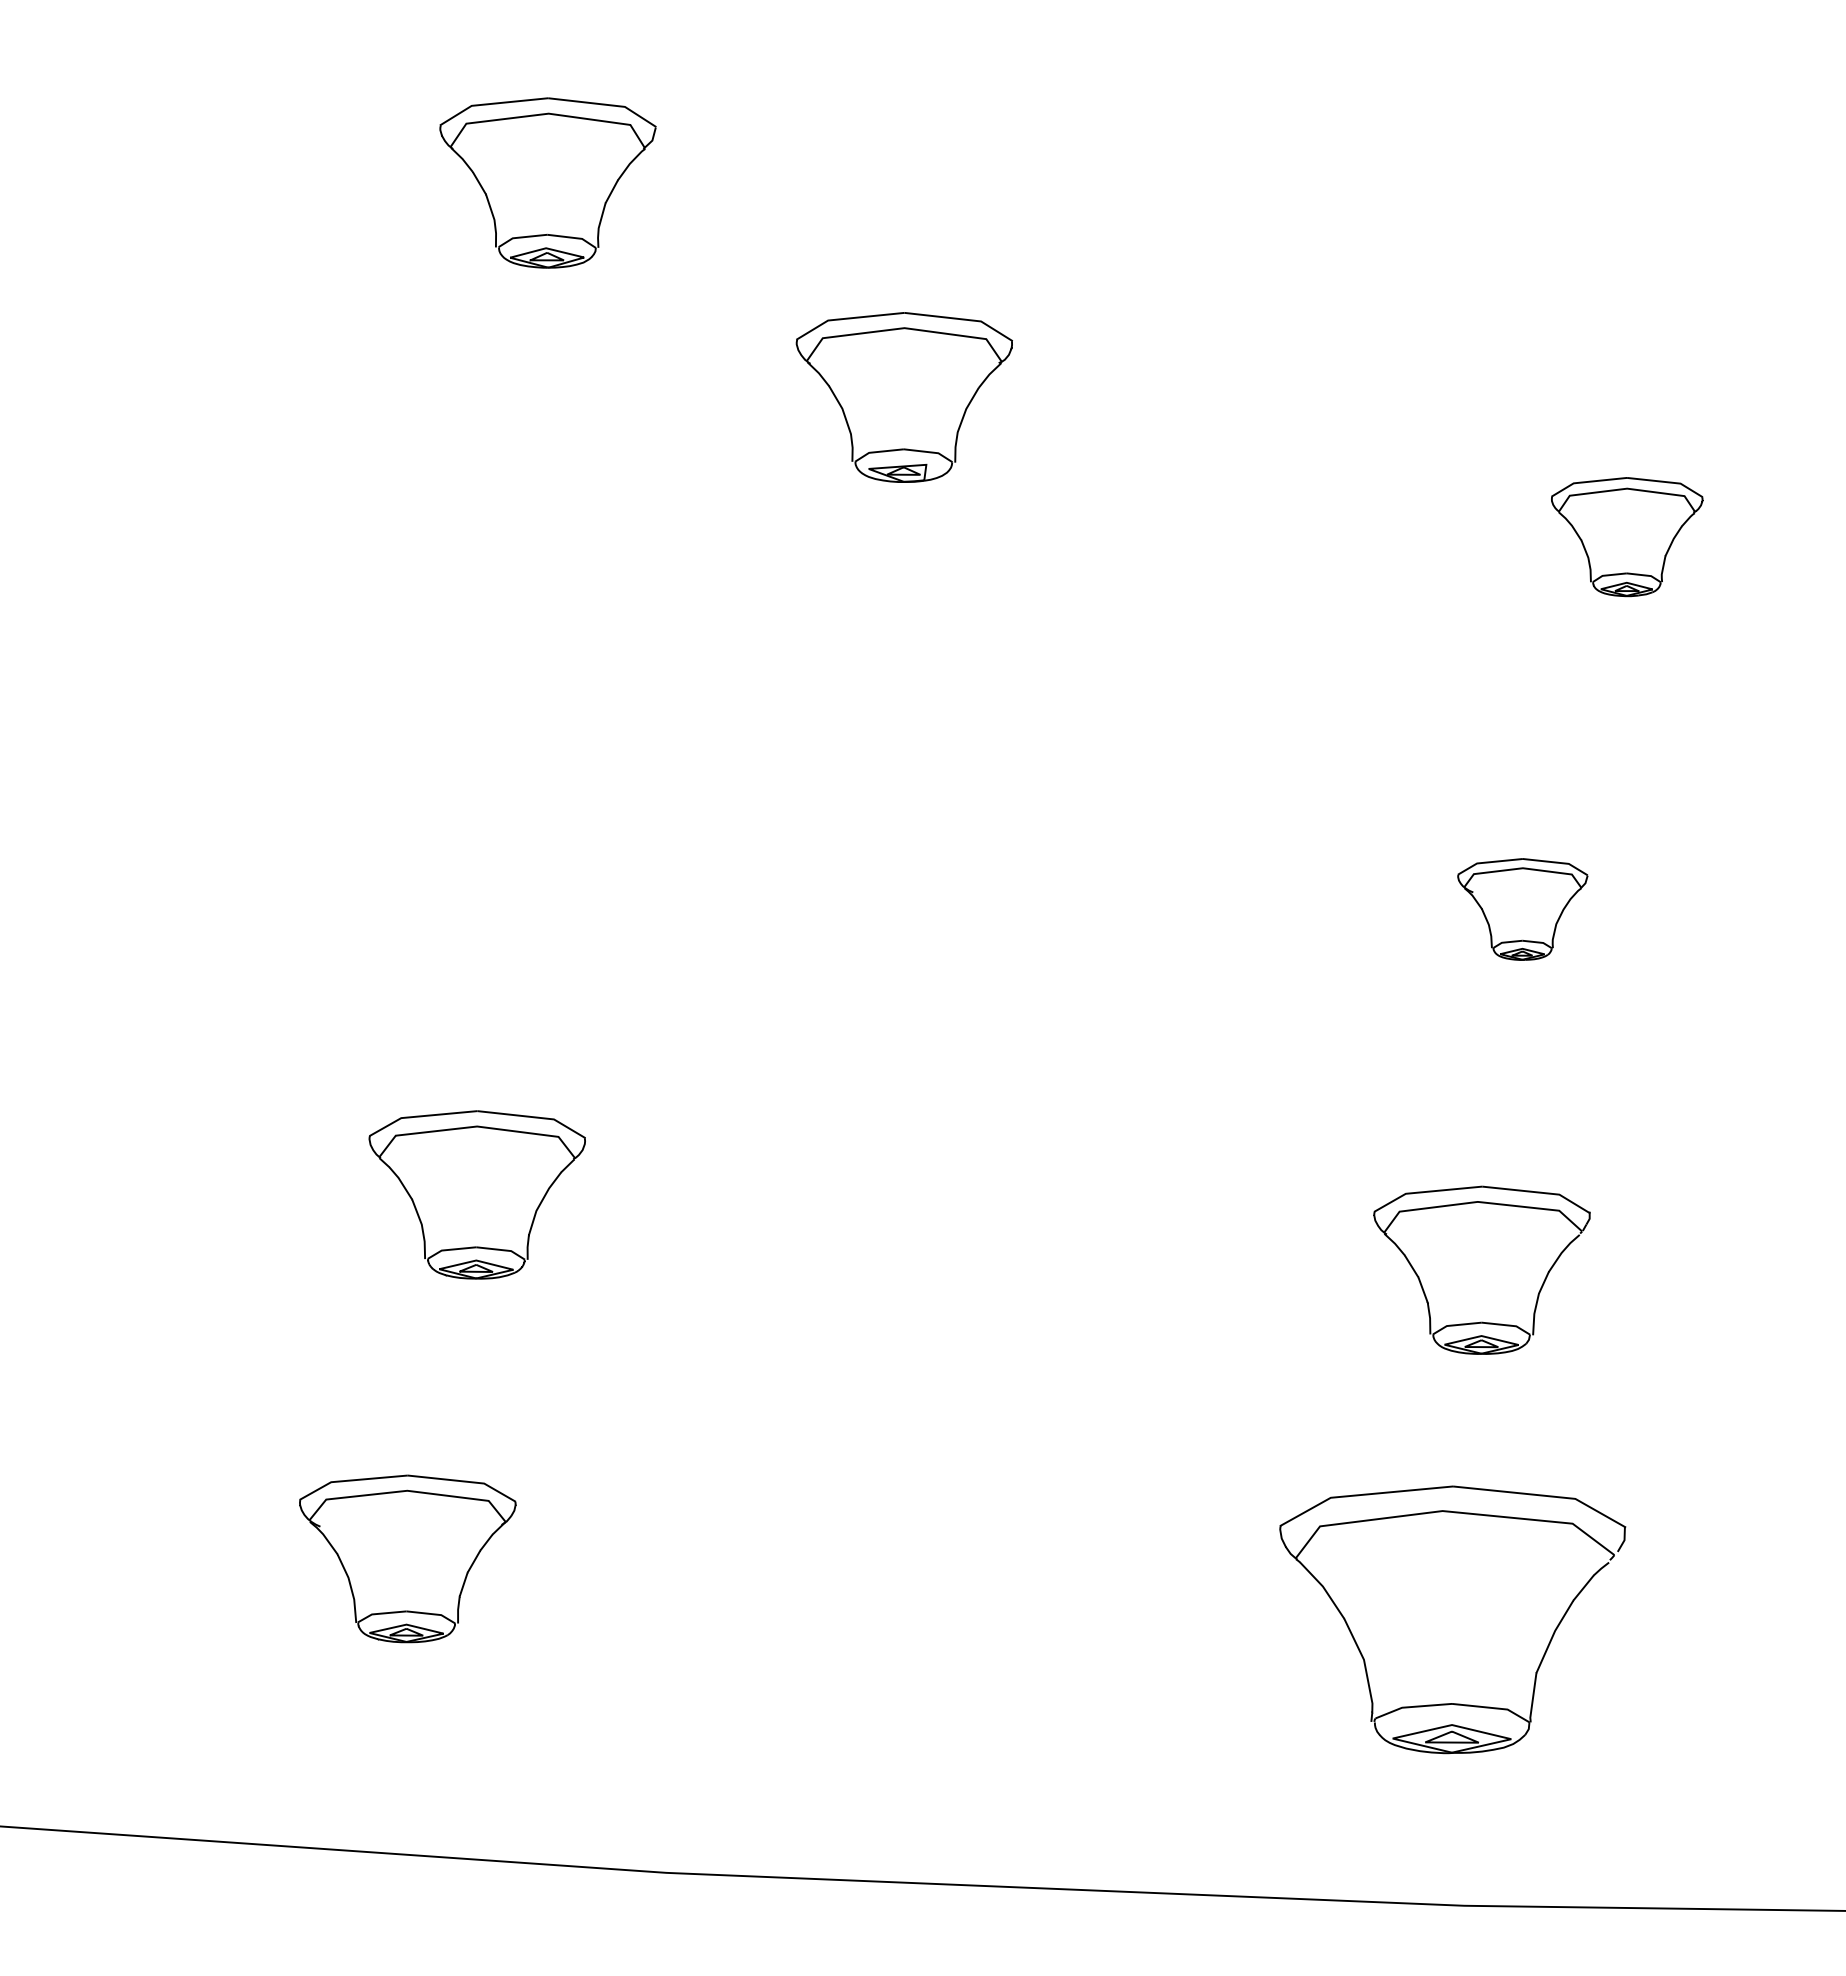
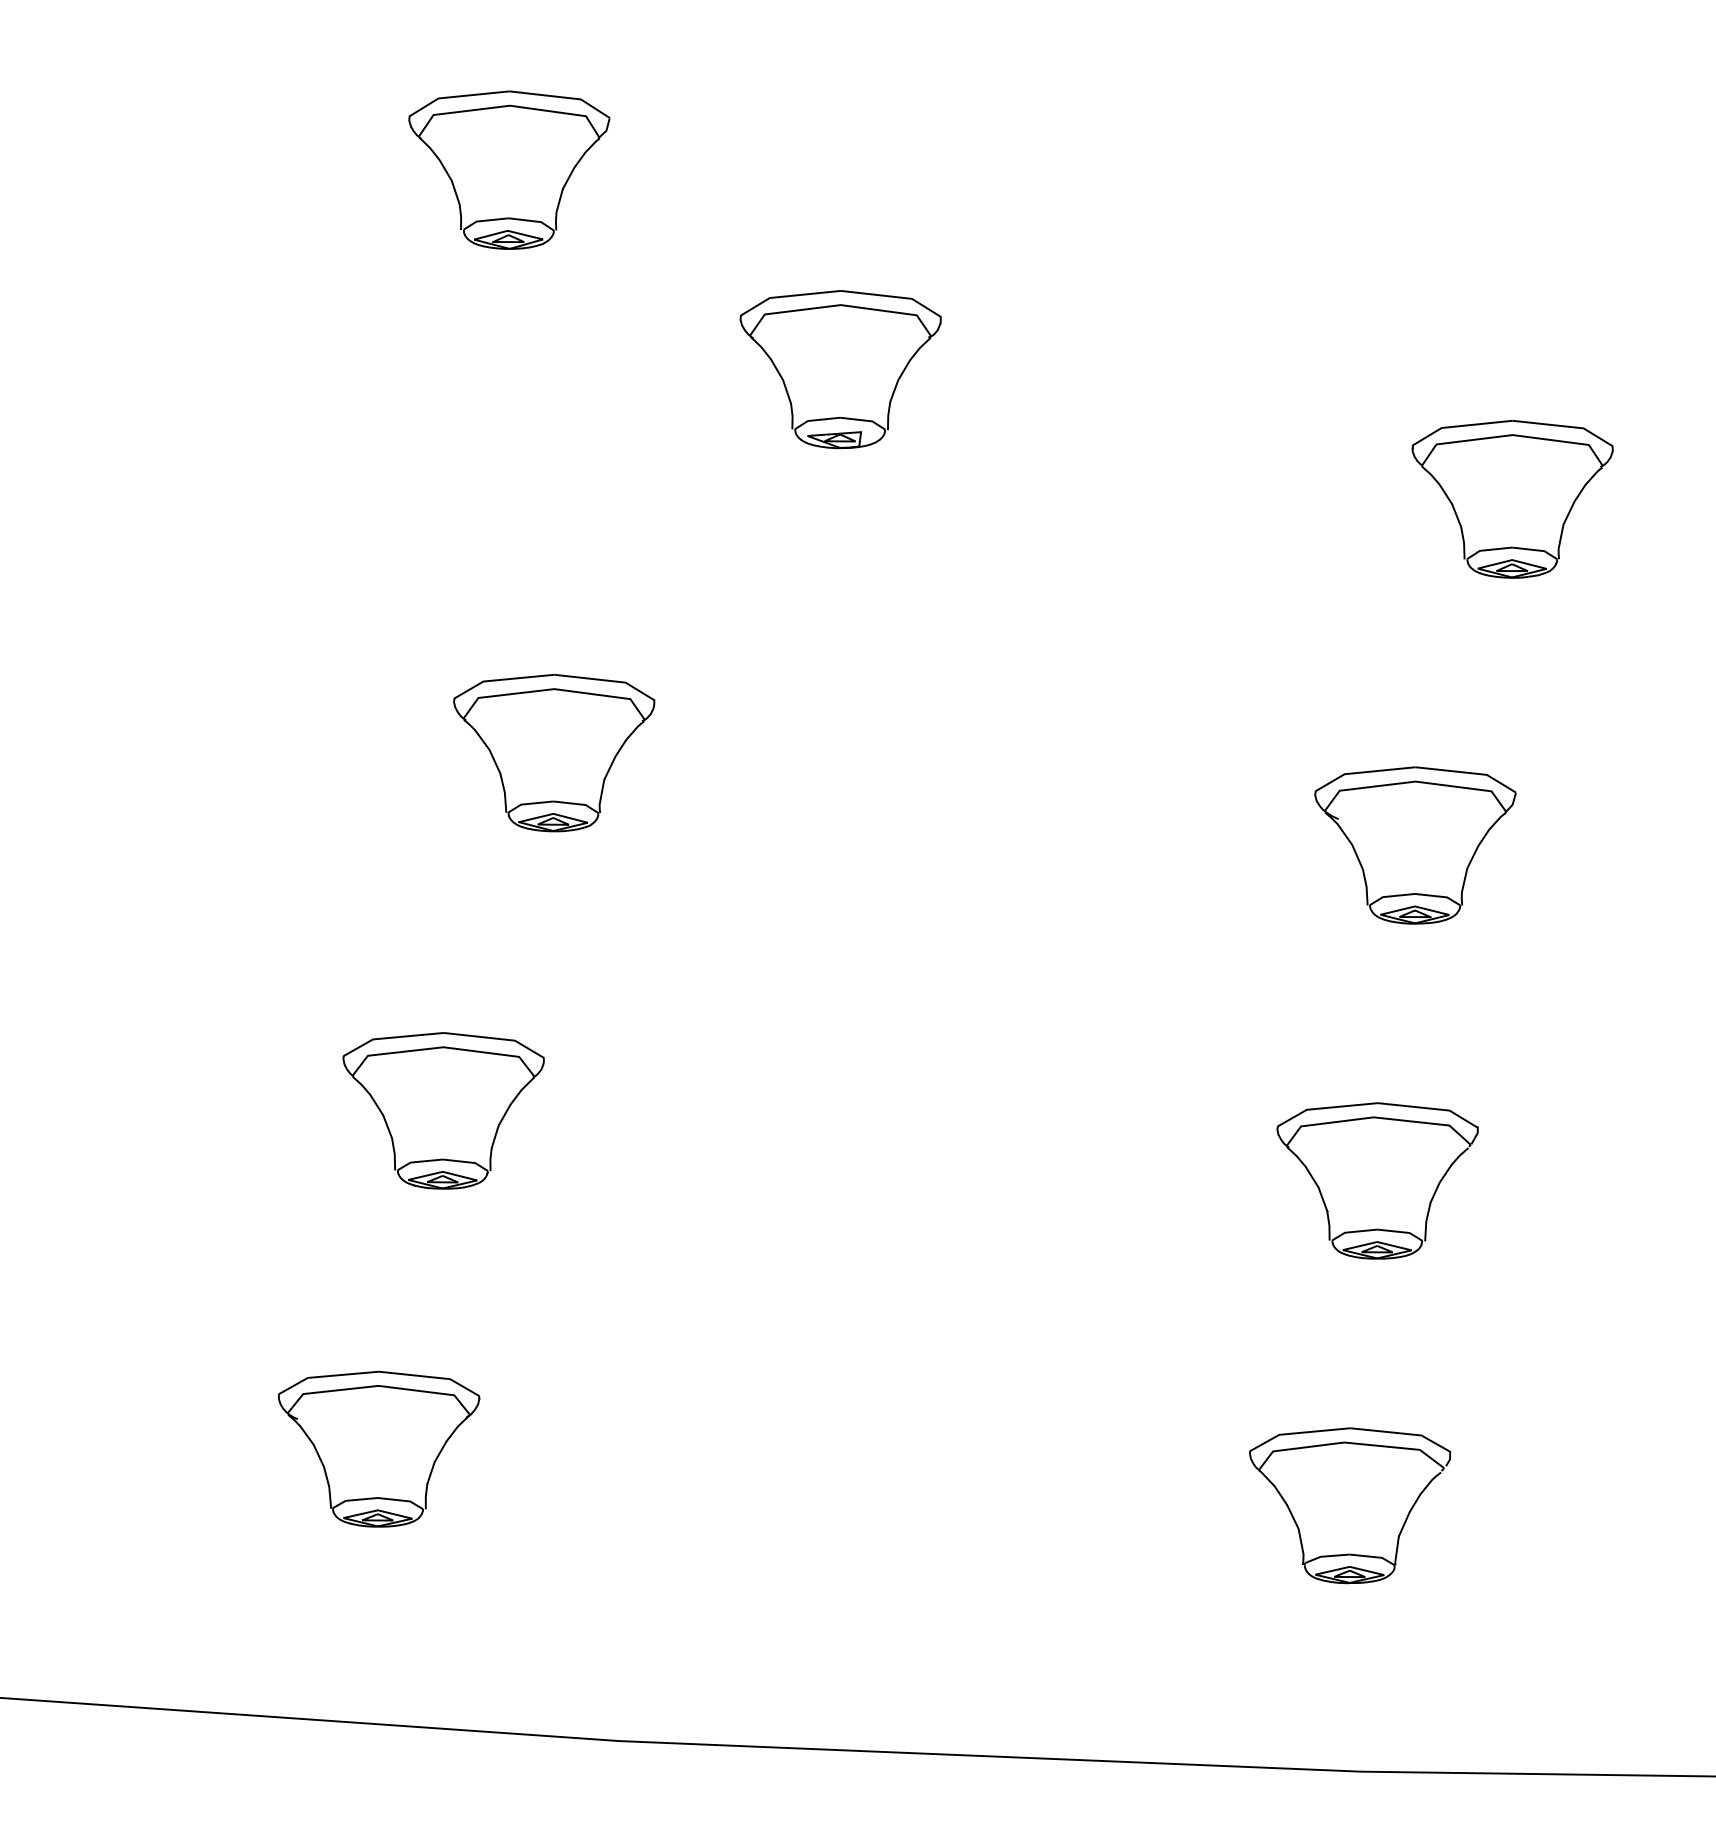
part: (1626, 536) -> (1511, 498), size x1.43
part: (595, 810) -> (553, 753), added
part: (1522, 909) -> (1415, 845), size x1.67
part: (1451, 1619) -> (1349, 1505), size x0.62

